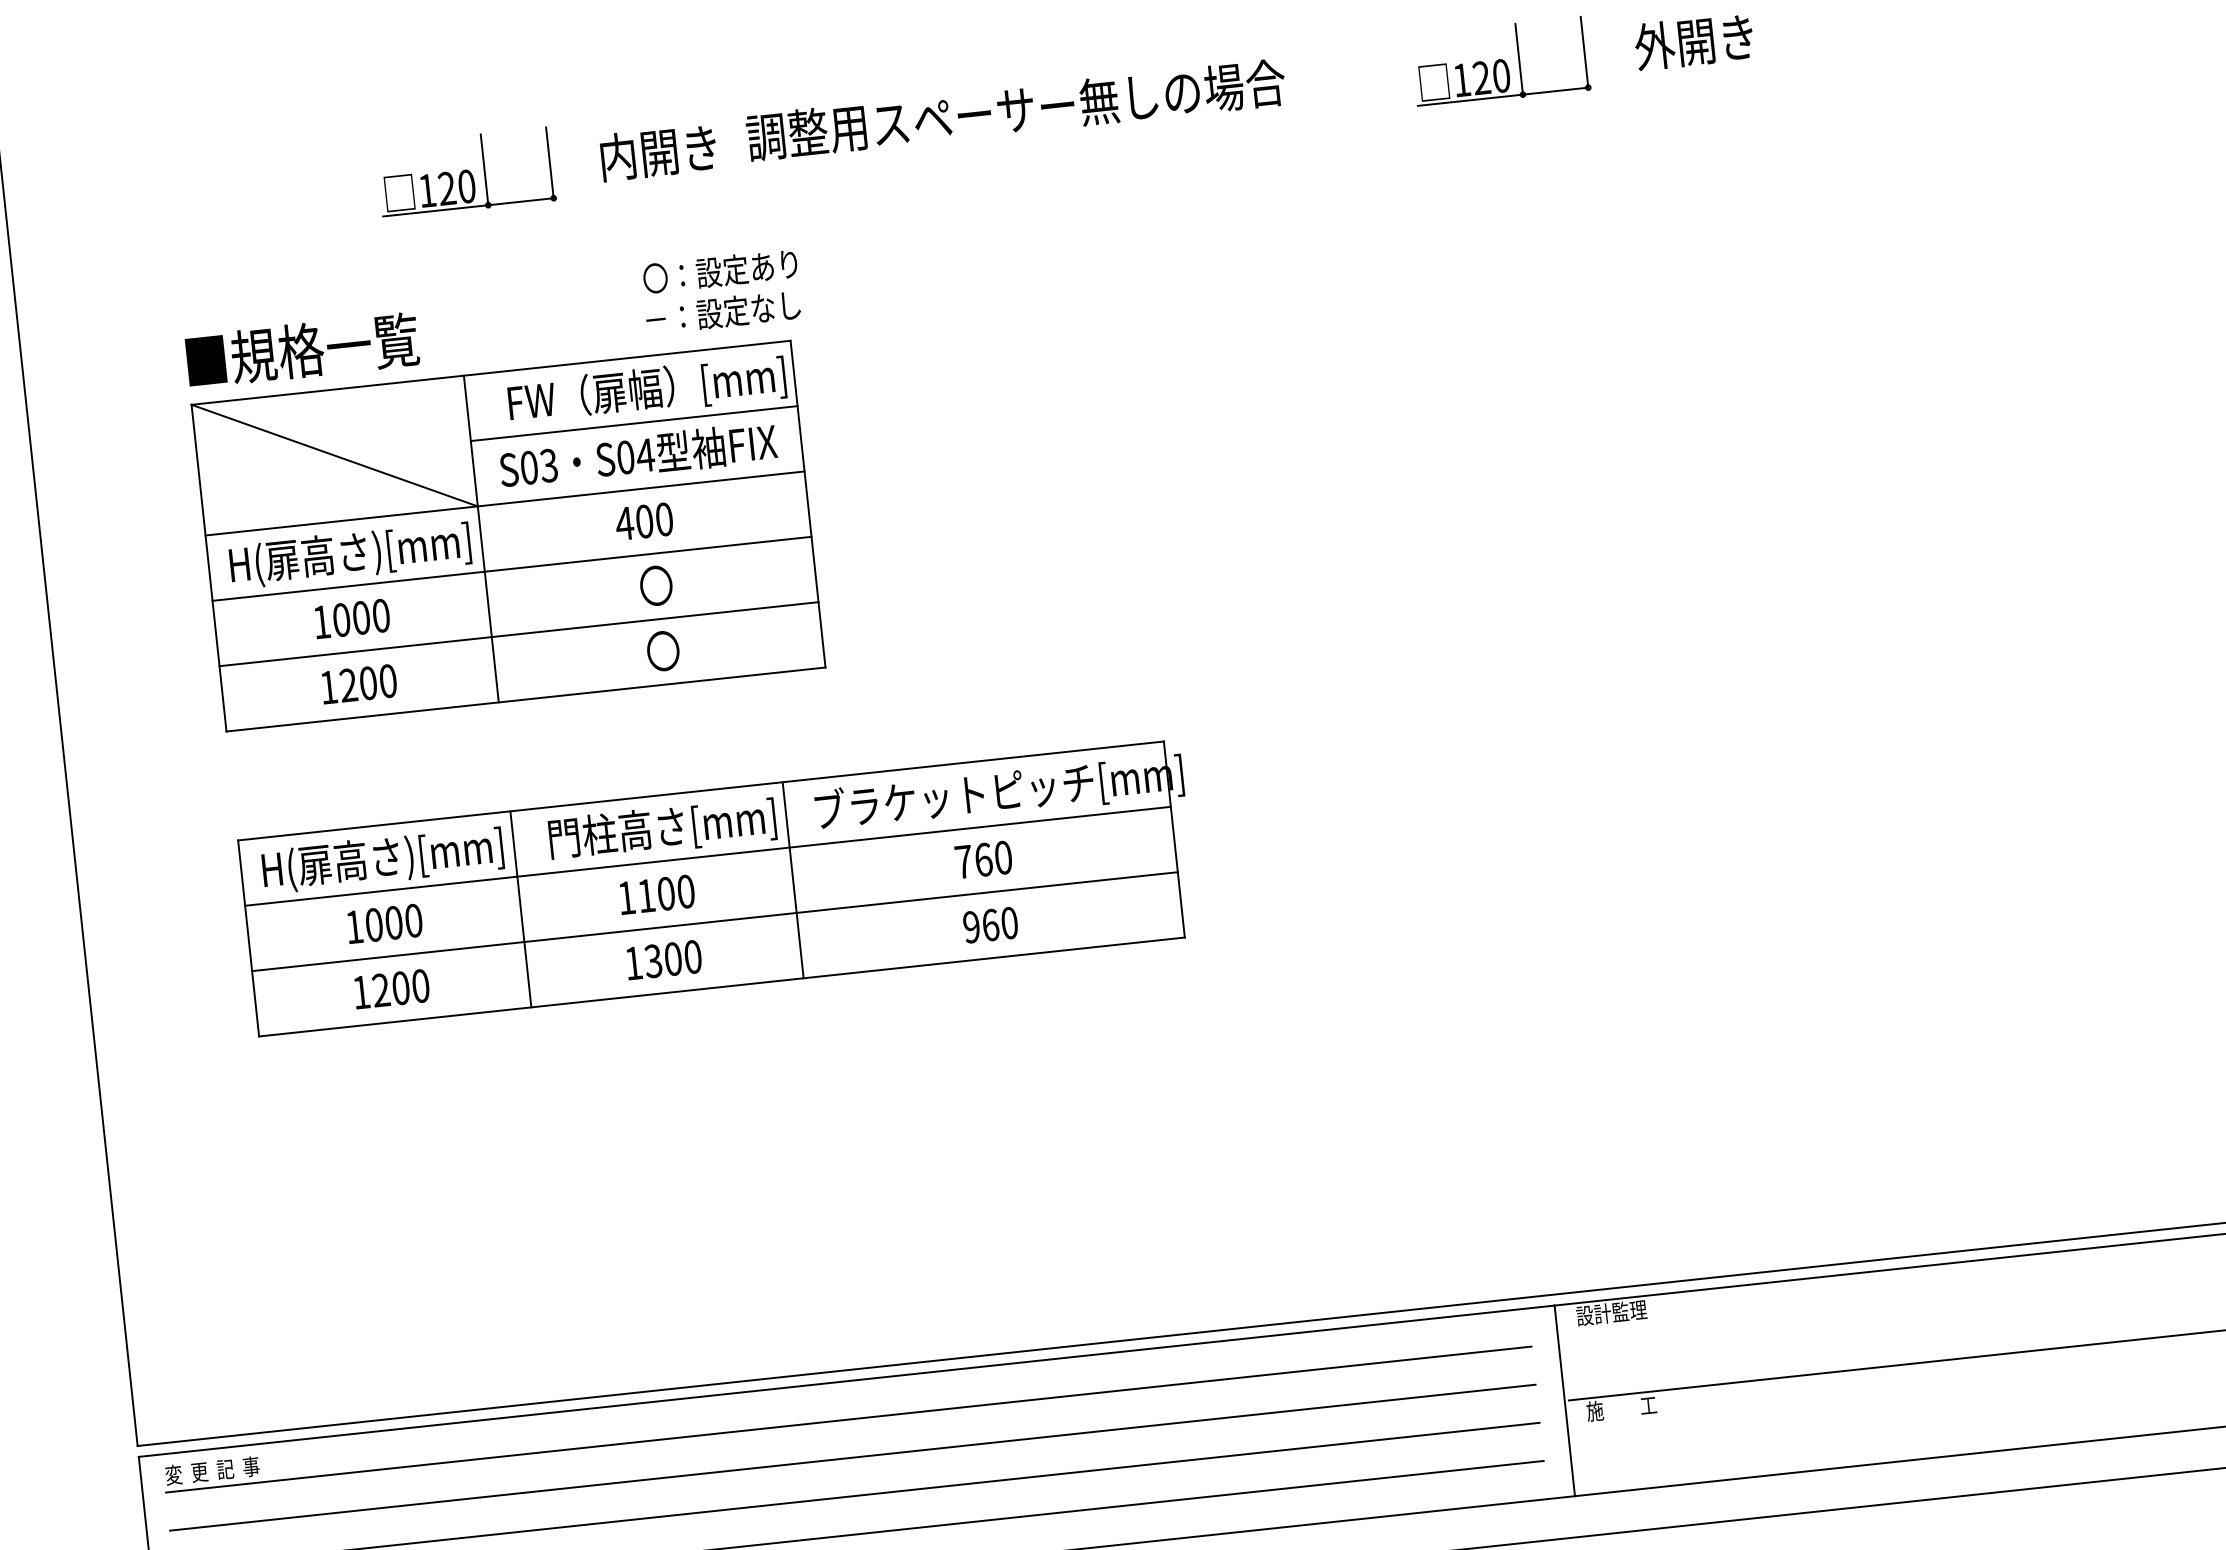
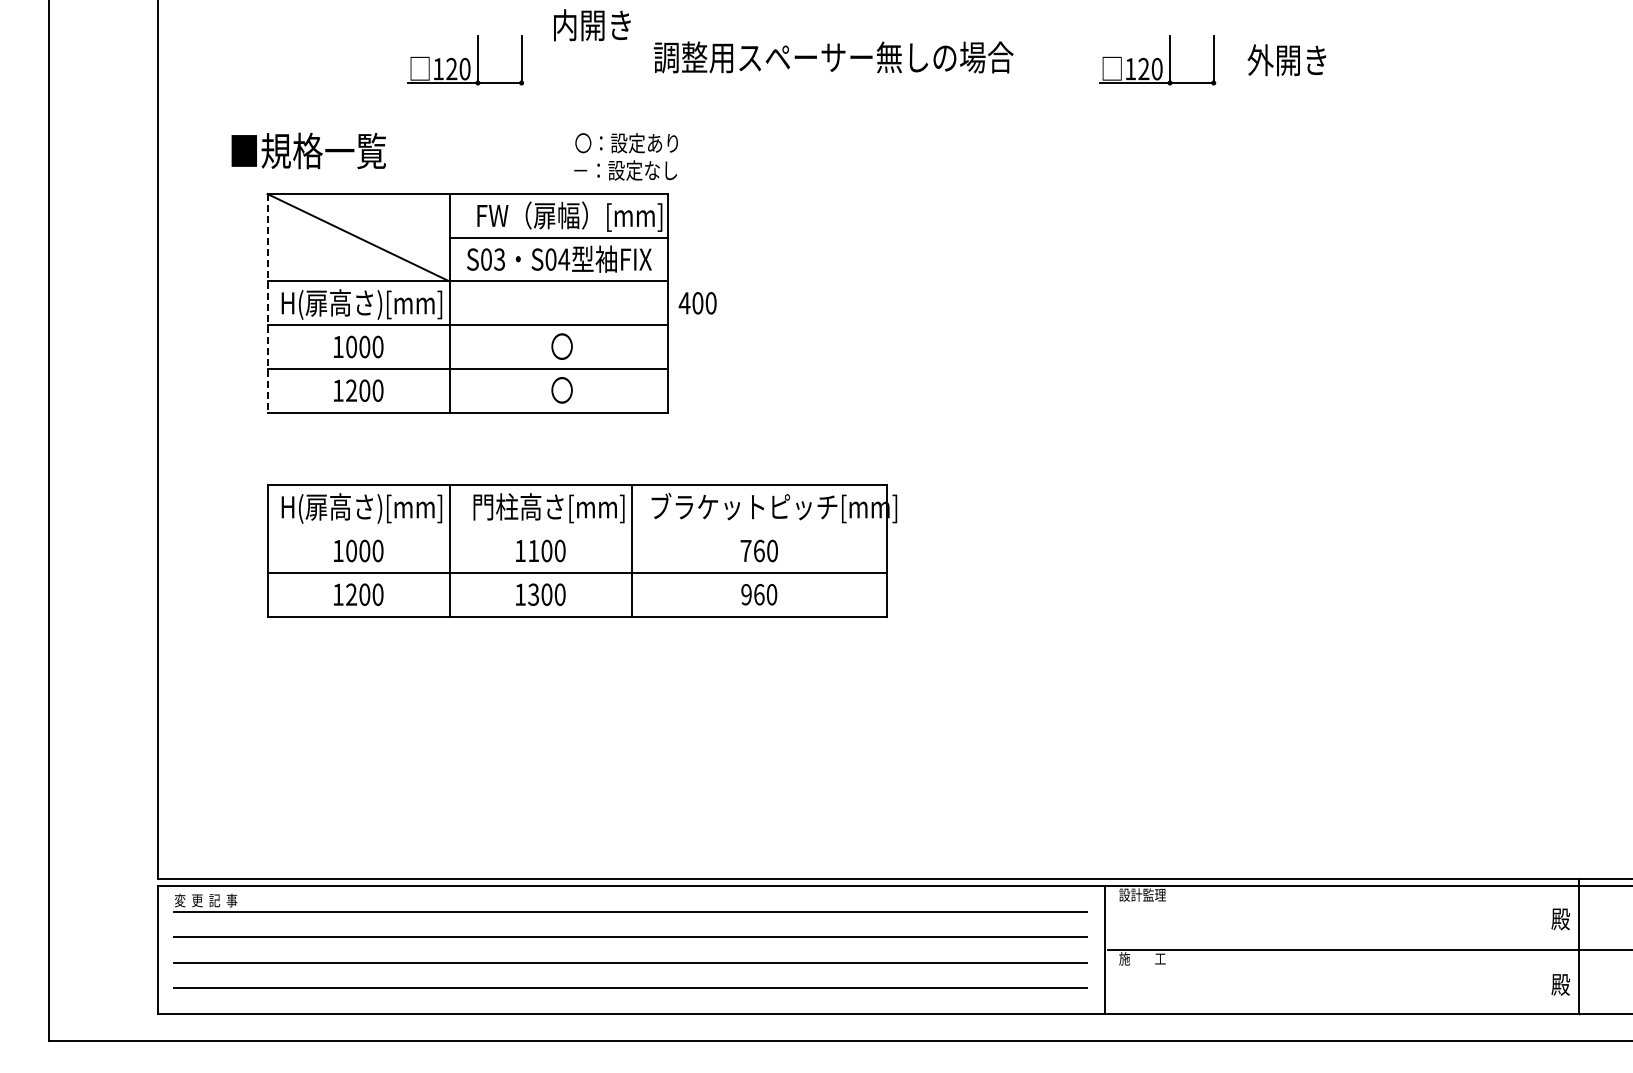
text: (659, 152) -> (592, 25), moved
text: (302, 349) -> (308, 150), moved
text: (644, 521) -> (697, 303), moved
line: (209, 568) -> (267, 303), solid -> dashed
line: (707, 856) -> (576, 529), removed

